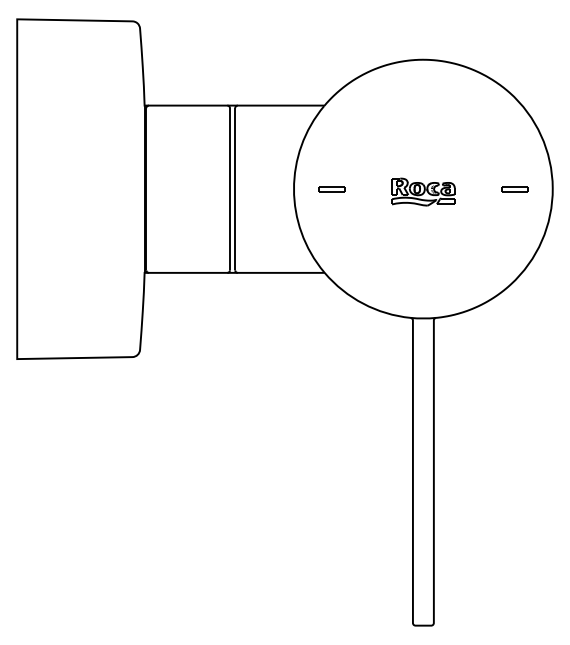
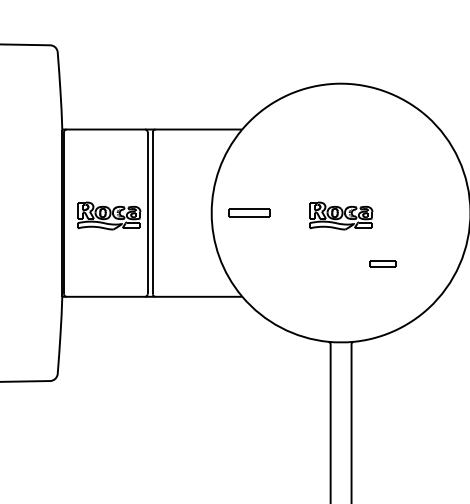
part: (331, 189) -> (249, 213), size x1.6
part: (514, 189) -> (382, 264), moved
part: (191, 191) -> (109, 215), added

